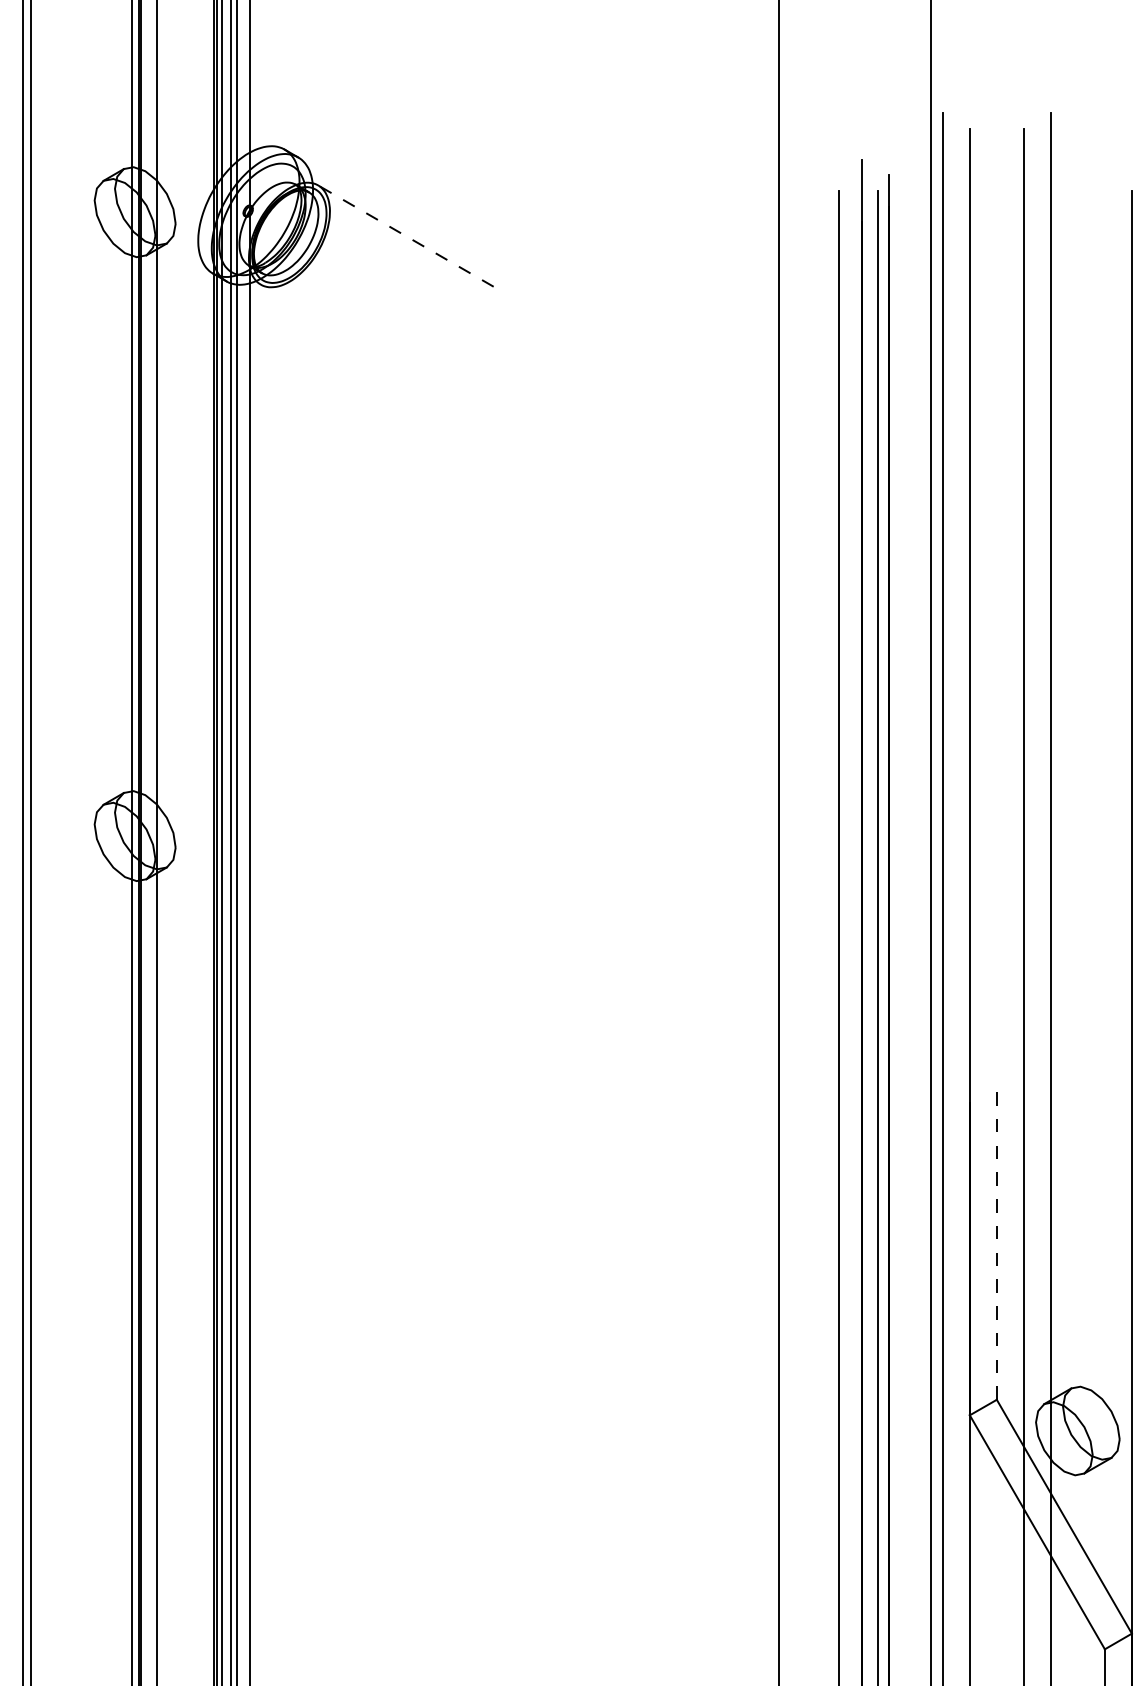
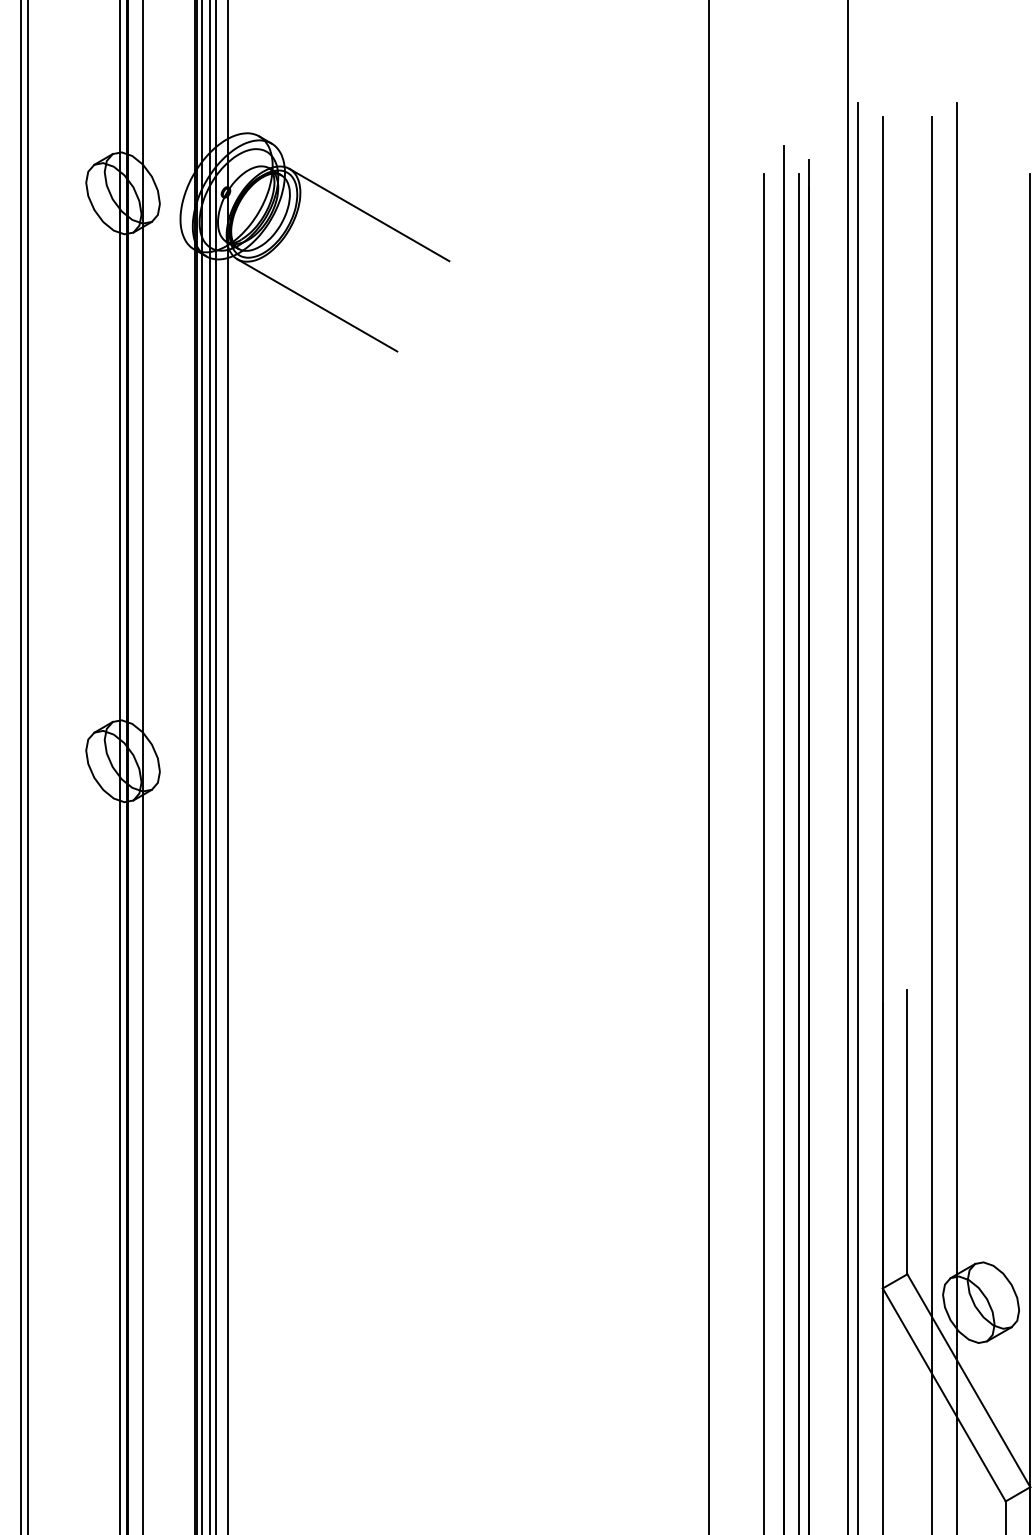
line: (405, 235) -> (369, 214), dashed -> solid
line: (348, 334) -> (317, 304), added
line: (996, 1243) -> (907, 1132), dashed -> solid

